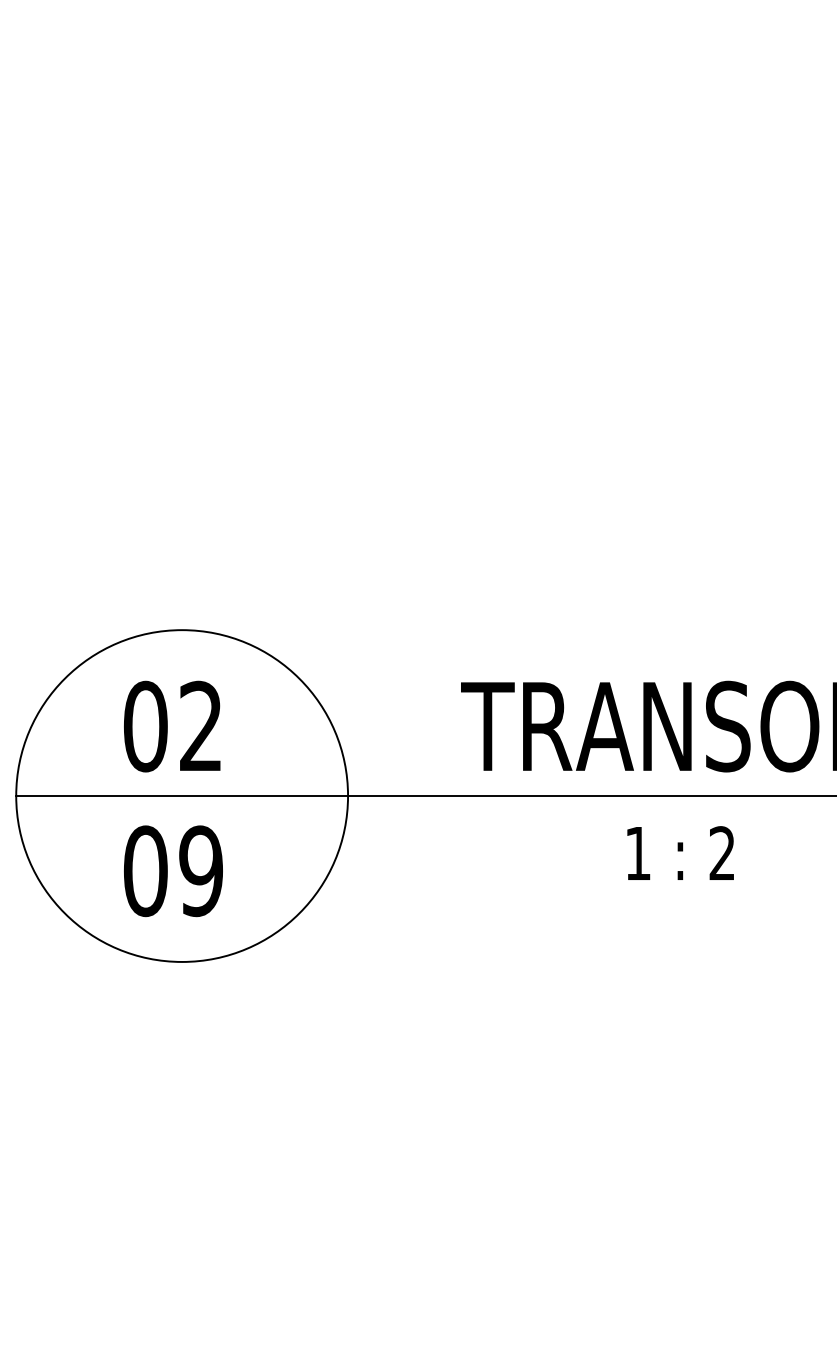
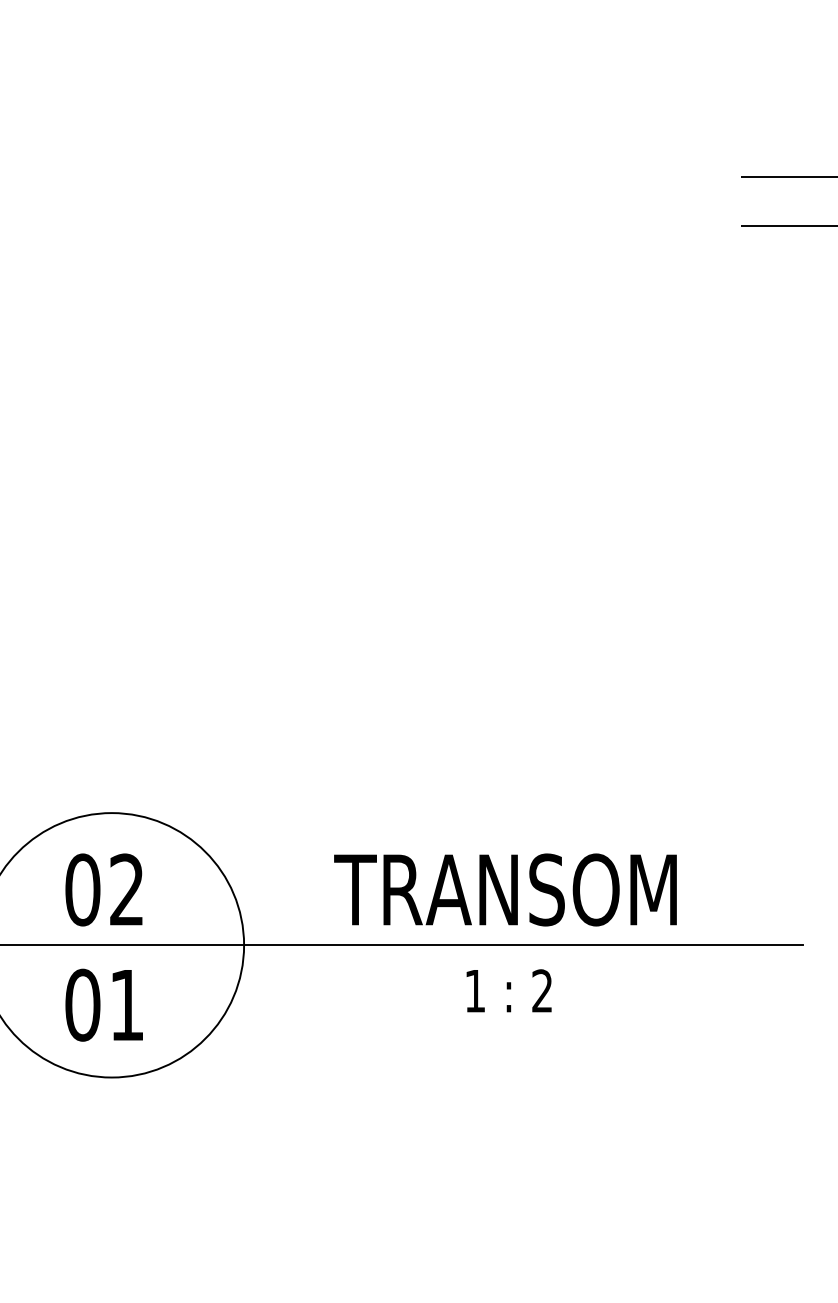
text: (200, 870) -> (126, 1004), 09 -> 01

